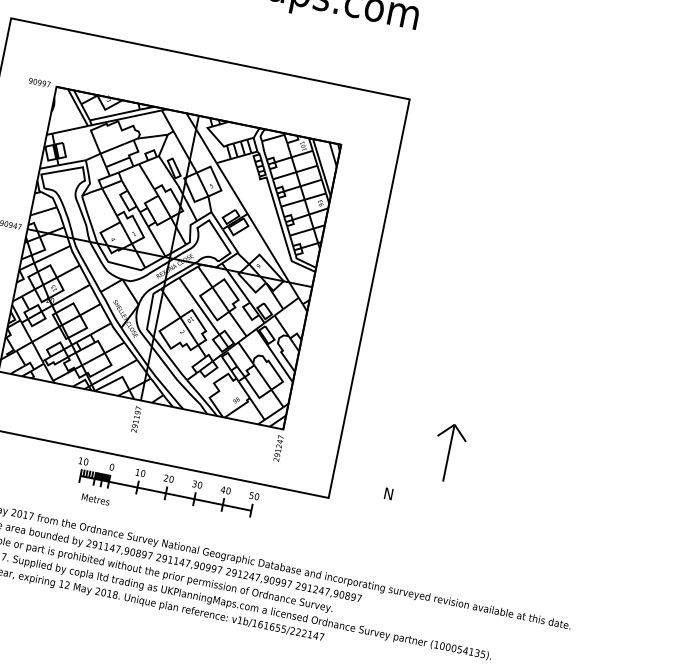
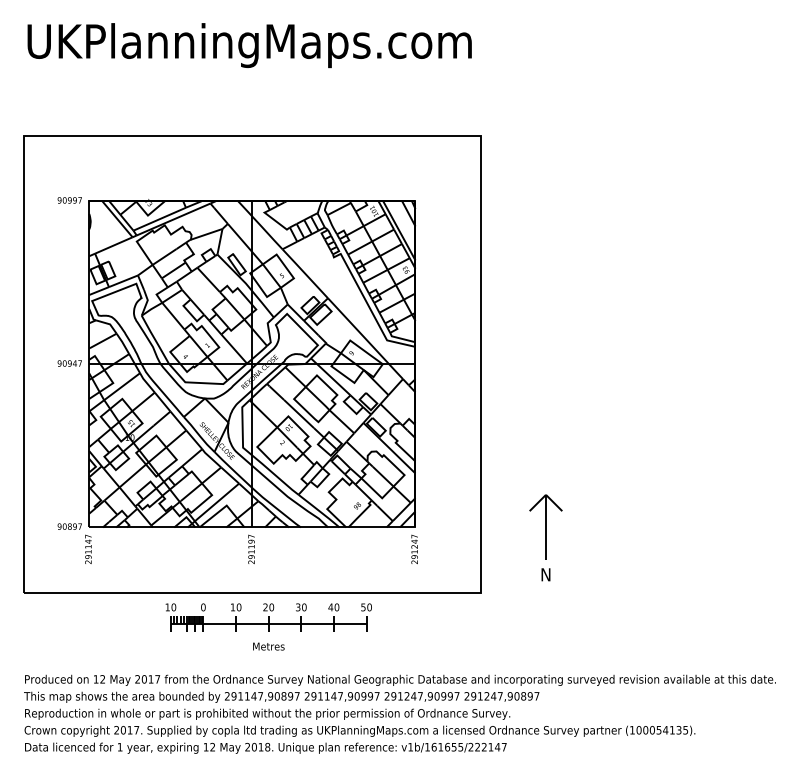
part: (448, 452) -> (545, 526), moved
part: (166, 487) -> (268, 617), moved
text: (95, 499) -> (268, 646), moved

